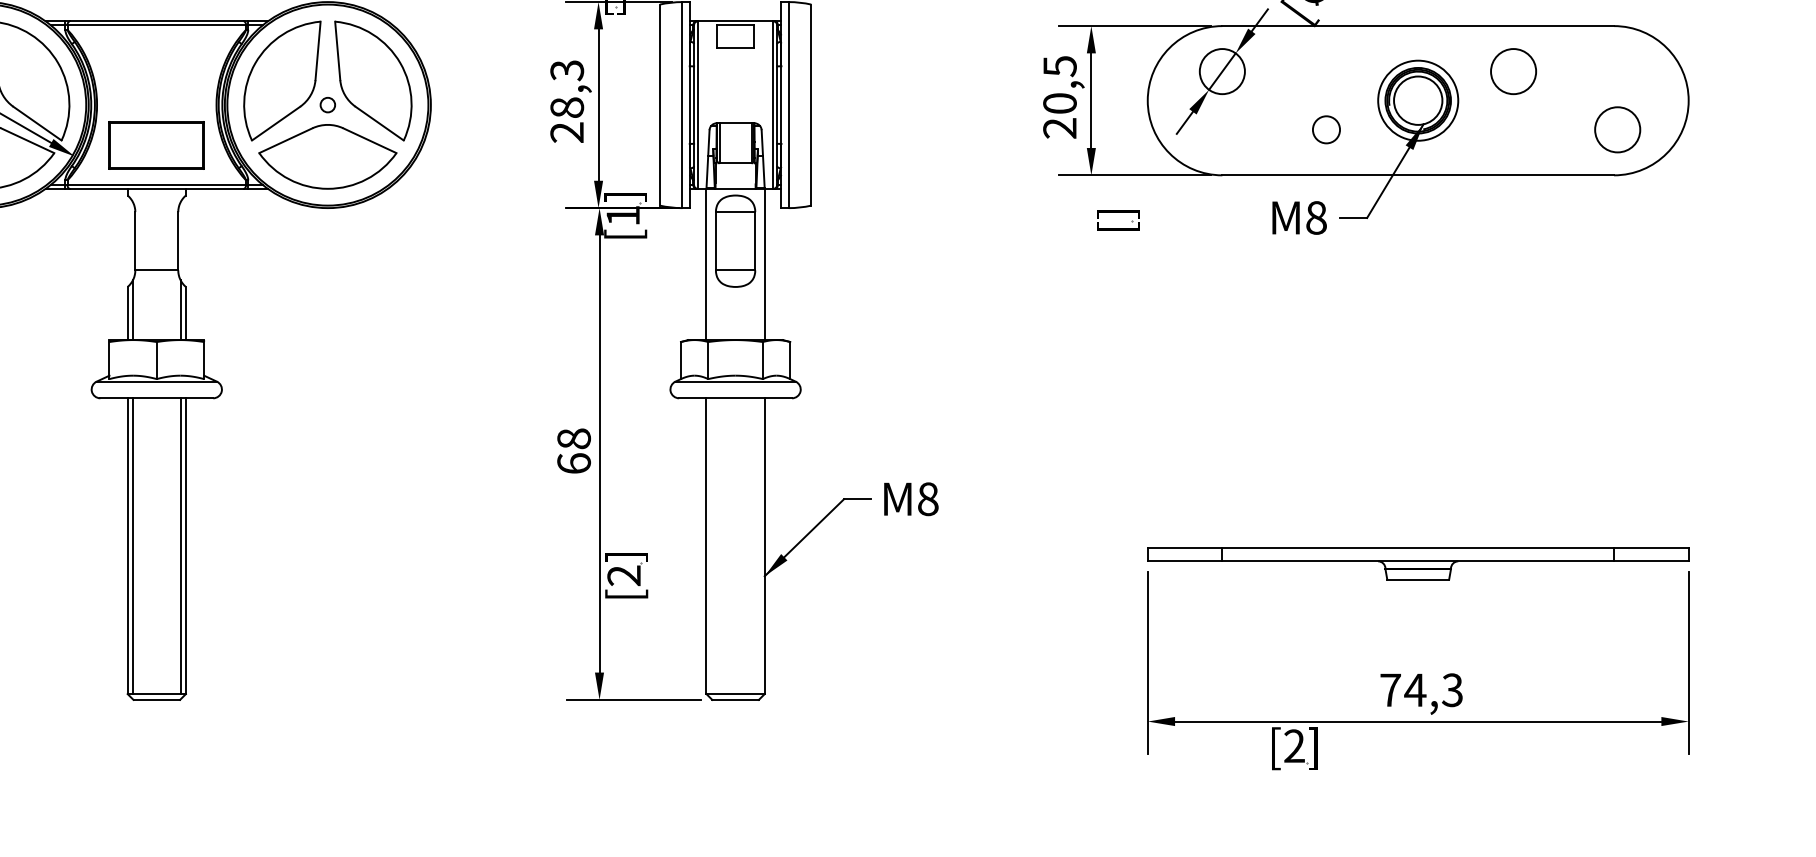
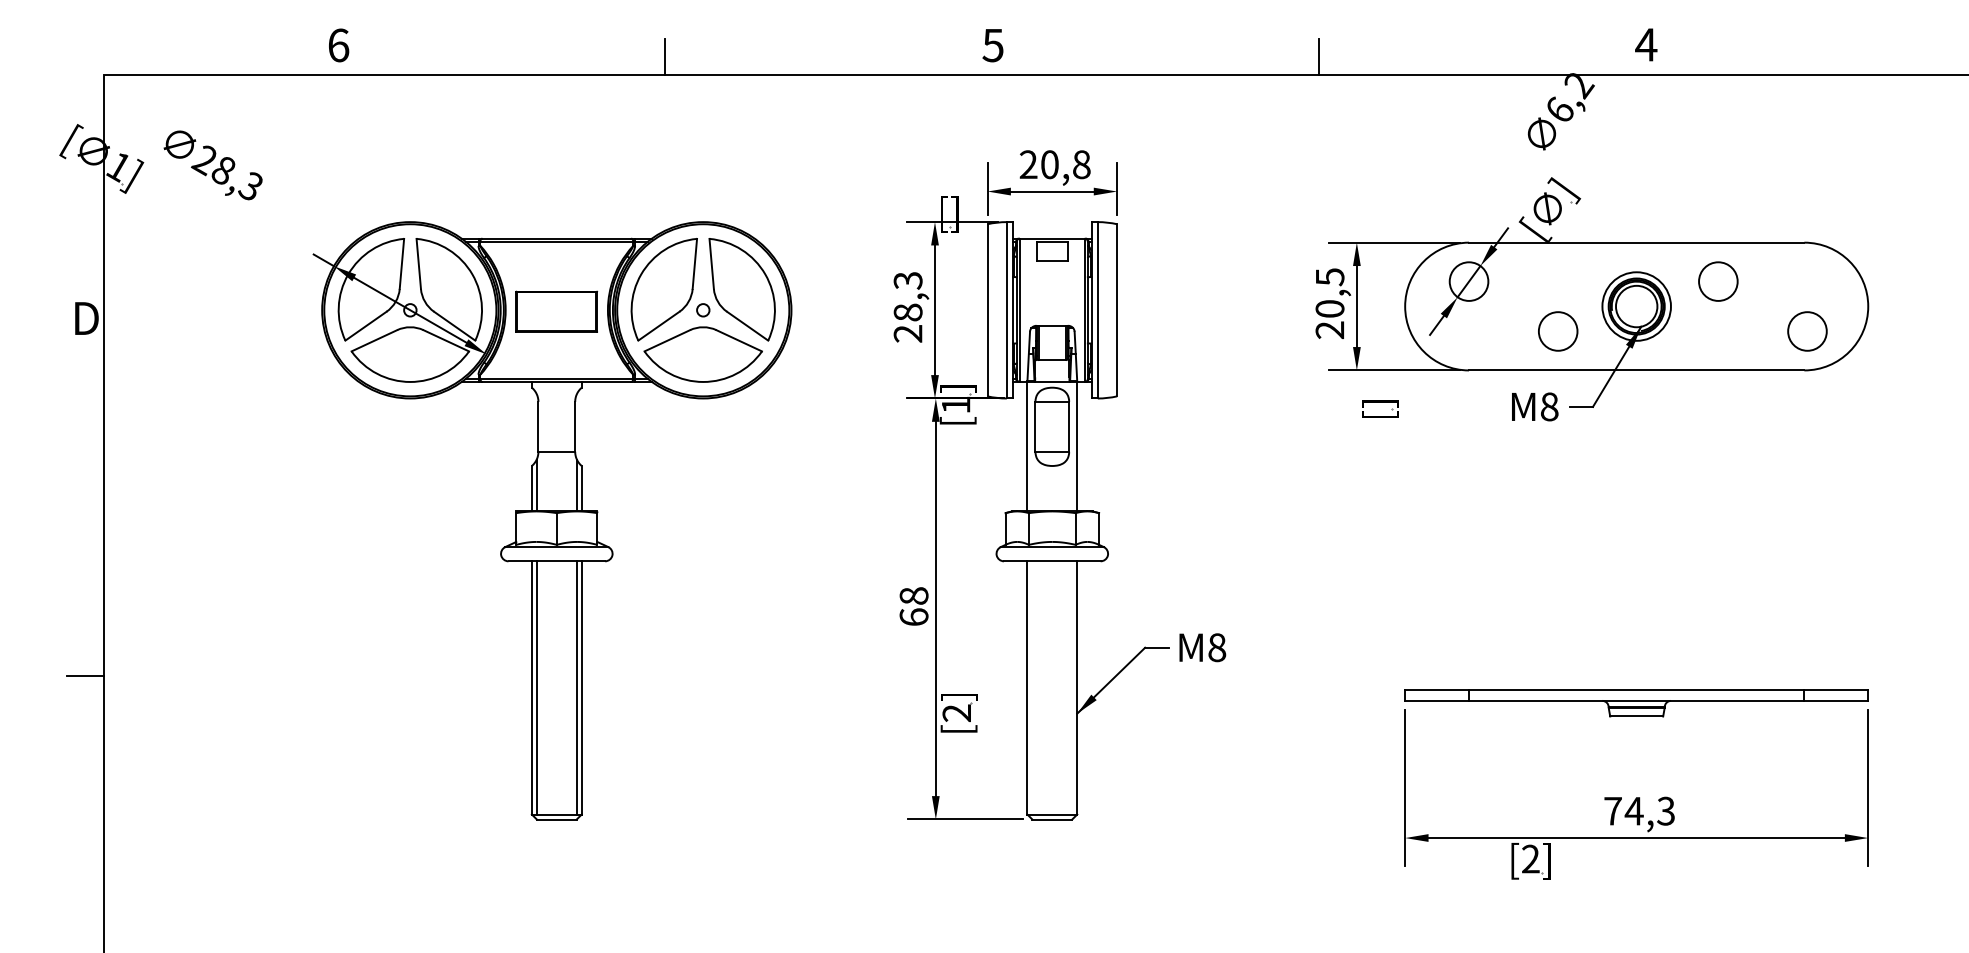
circle: (1325, 129) -> (1557, 331), size x1.67
part: (156, 145) -> (556, 311), moved

